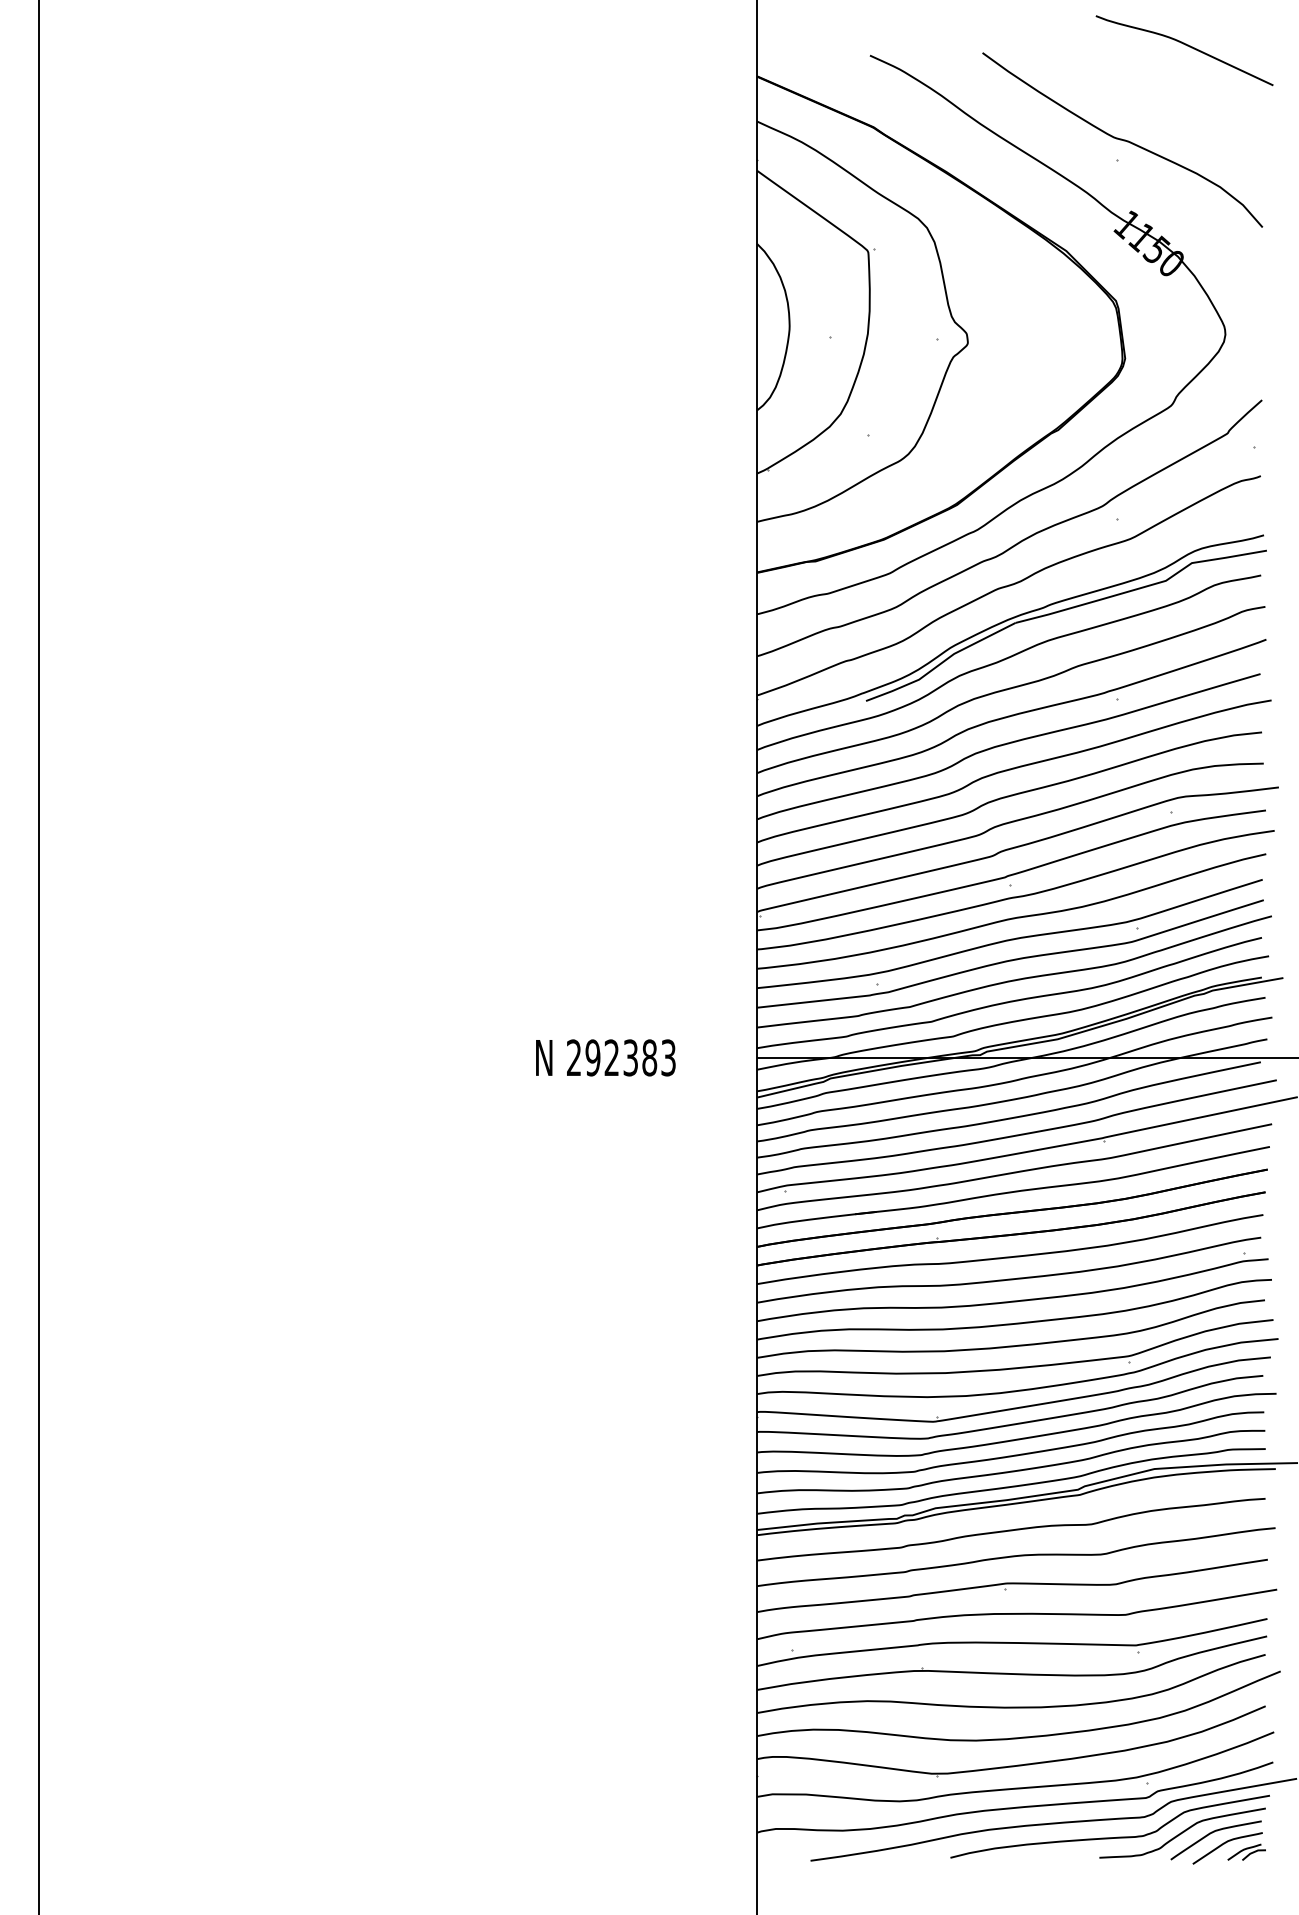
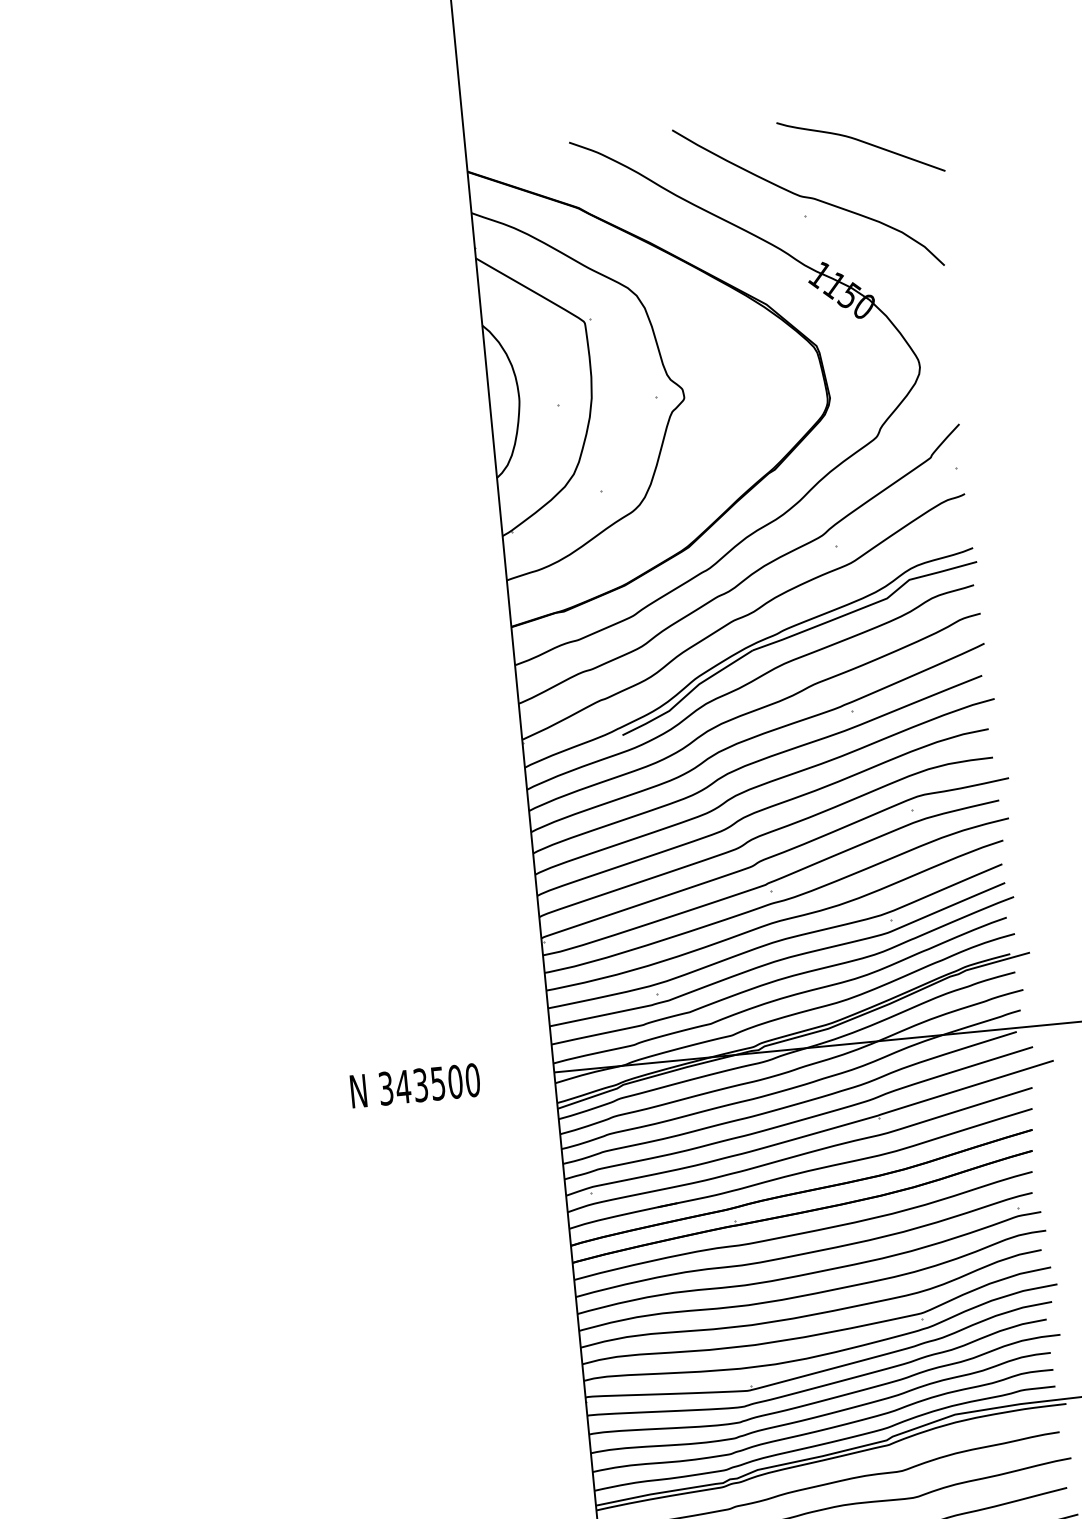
curve: (1187, 46) -> (863, 142), moved
text: (621, 1057) -> (429, 1084), 292383 -> 343500

